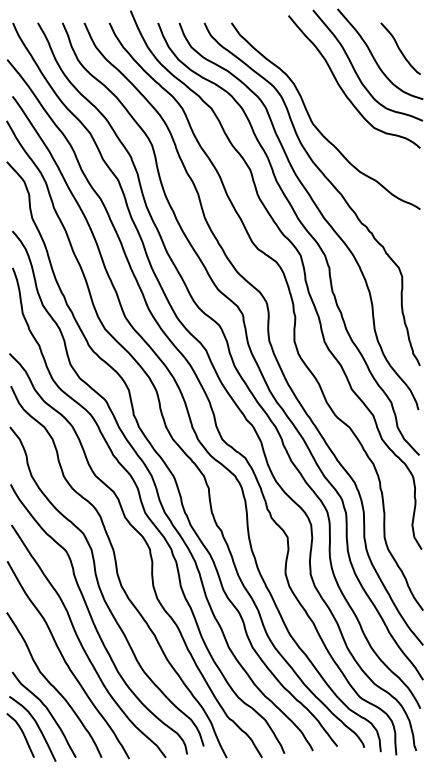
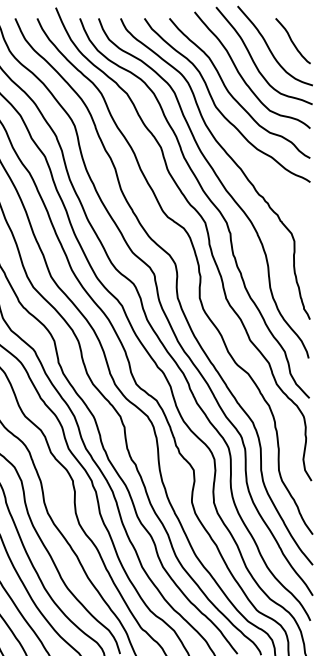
curve: (329, 107) -> (230, 92), added

